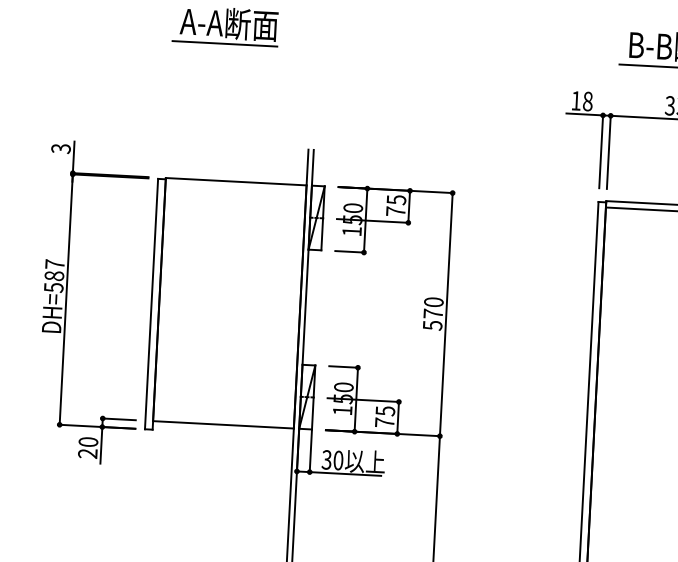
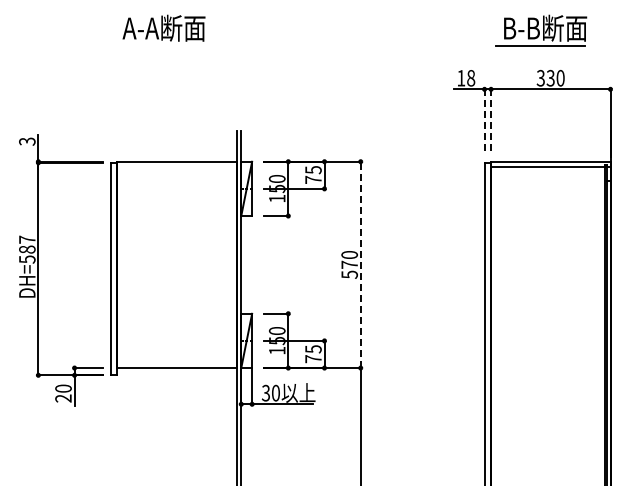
line: (223, 43) -> (160, 45), removed
line: (601, 150) -> (484, 119), solid -> dashed
line: (609, 151) -> (491, 119), solid -> dashed
line: (446, 314) -> (360, 264), solid -> dashed

